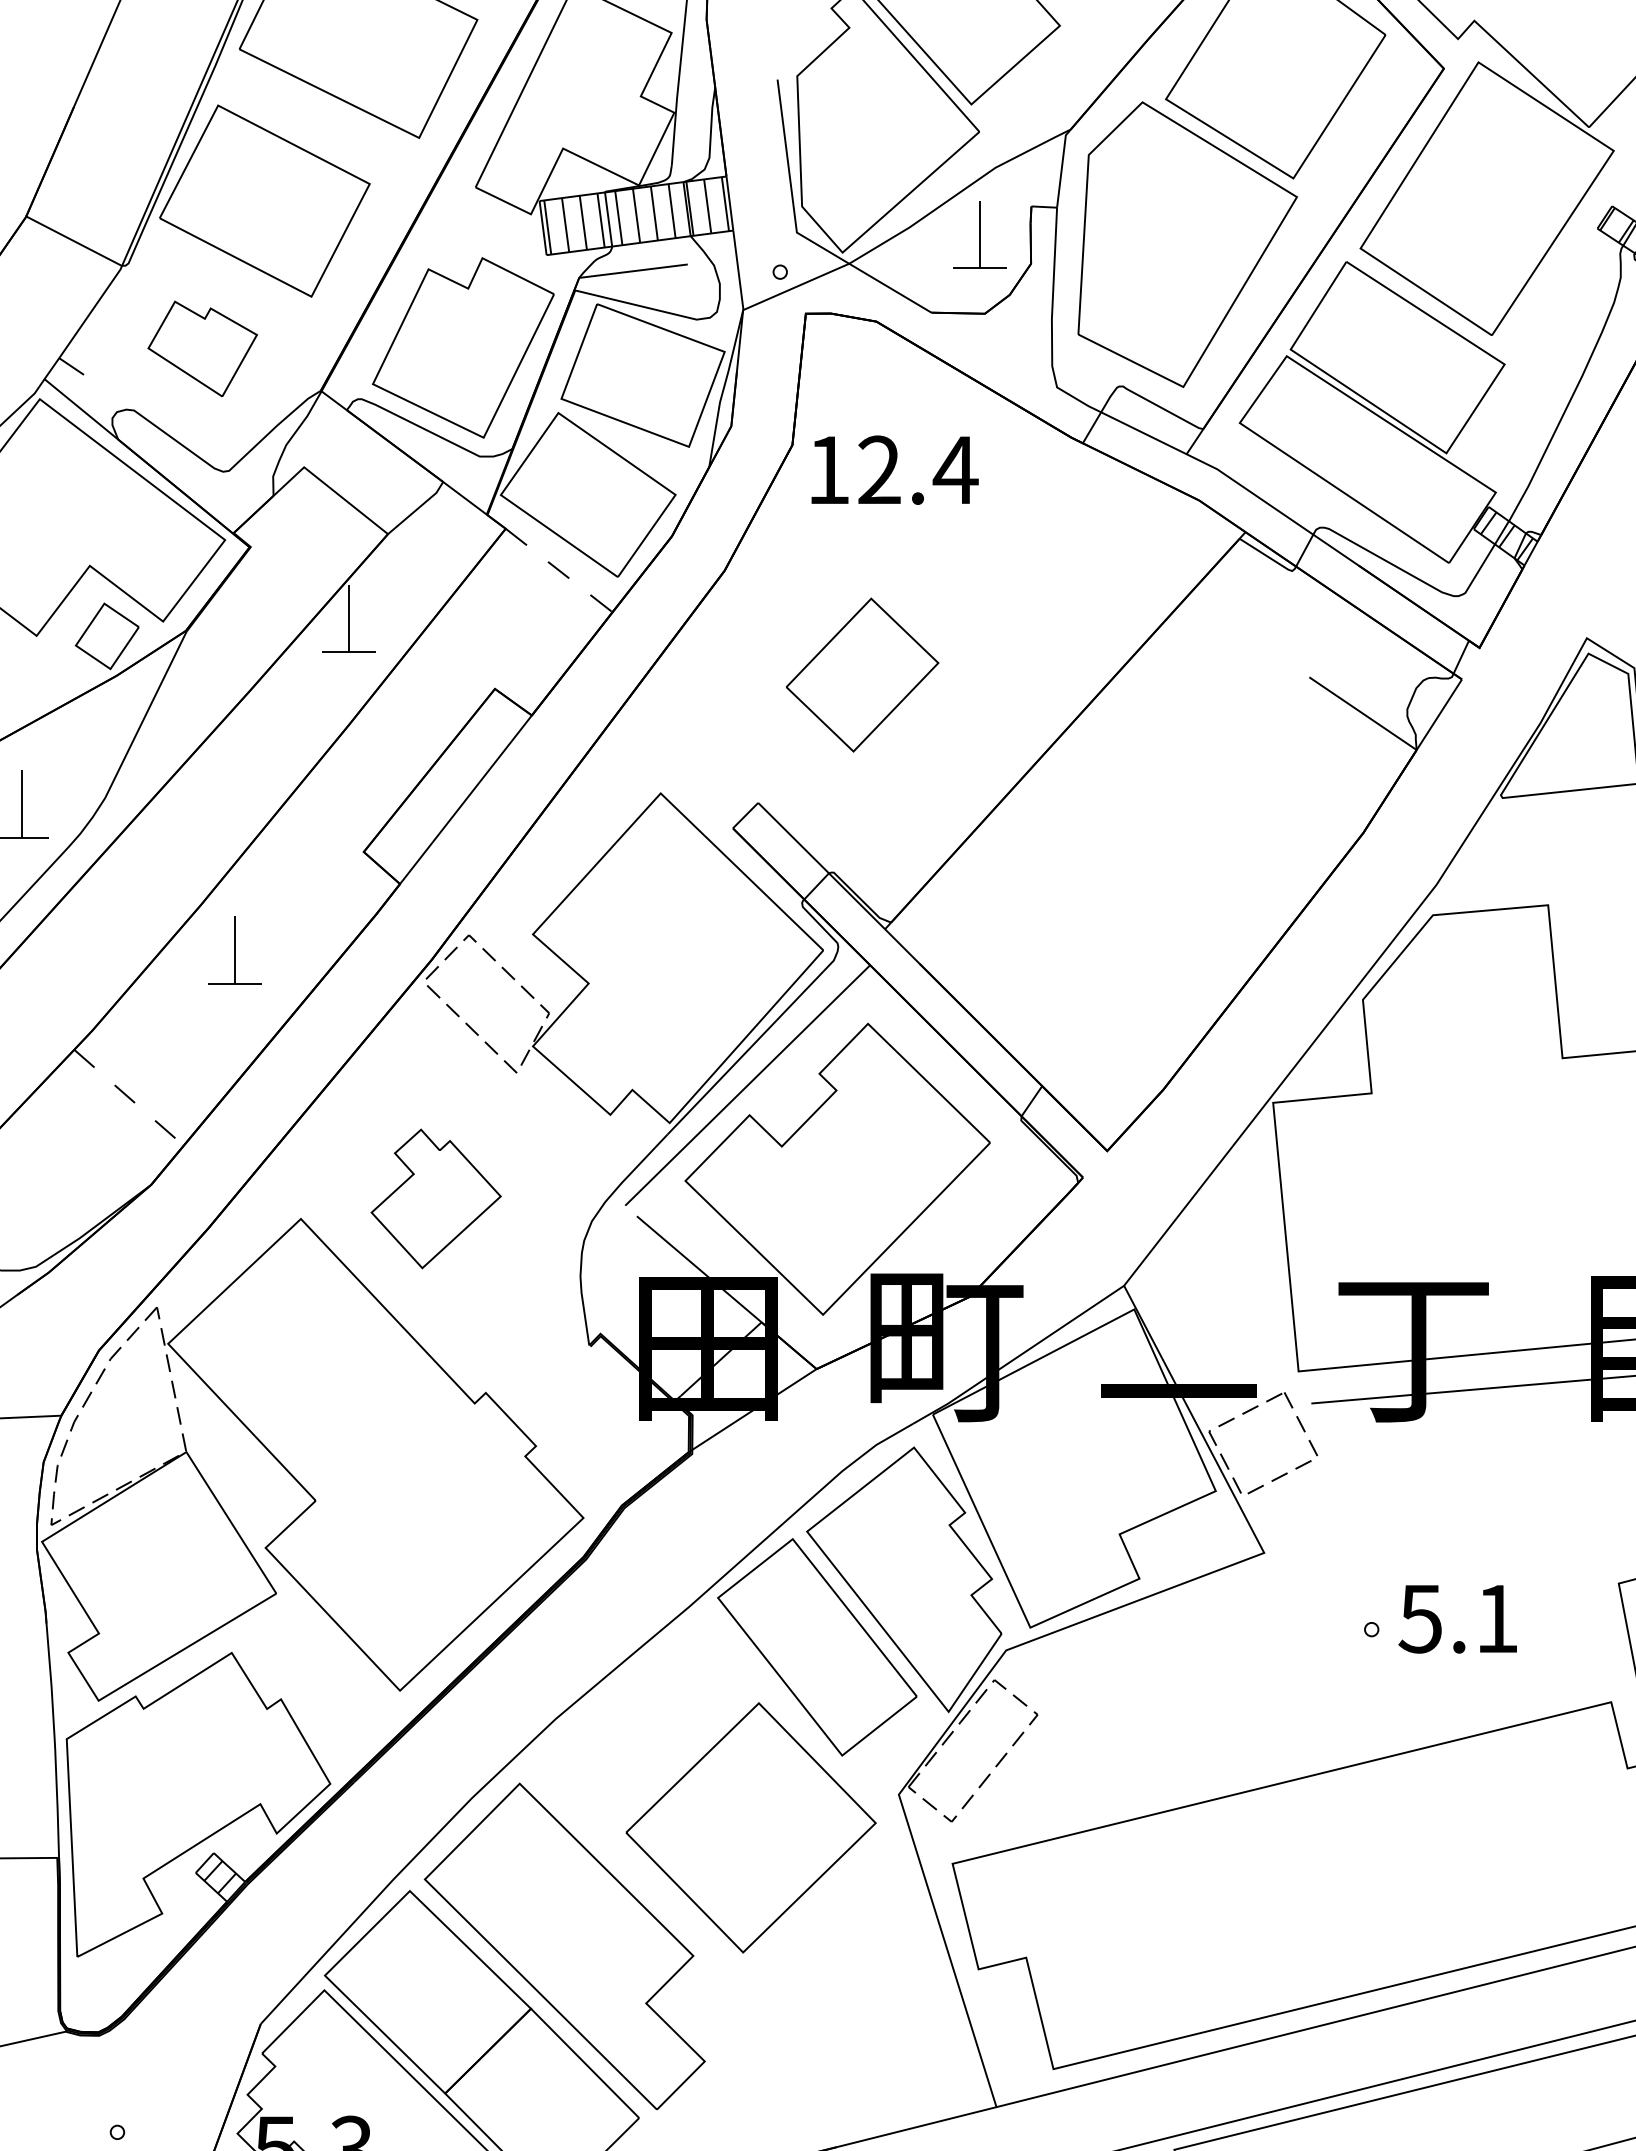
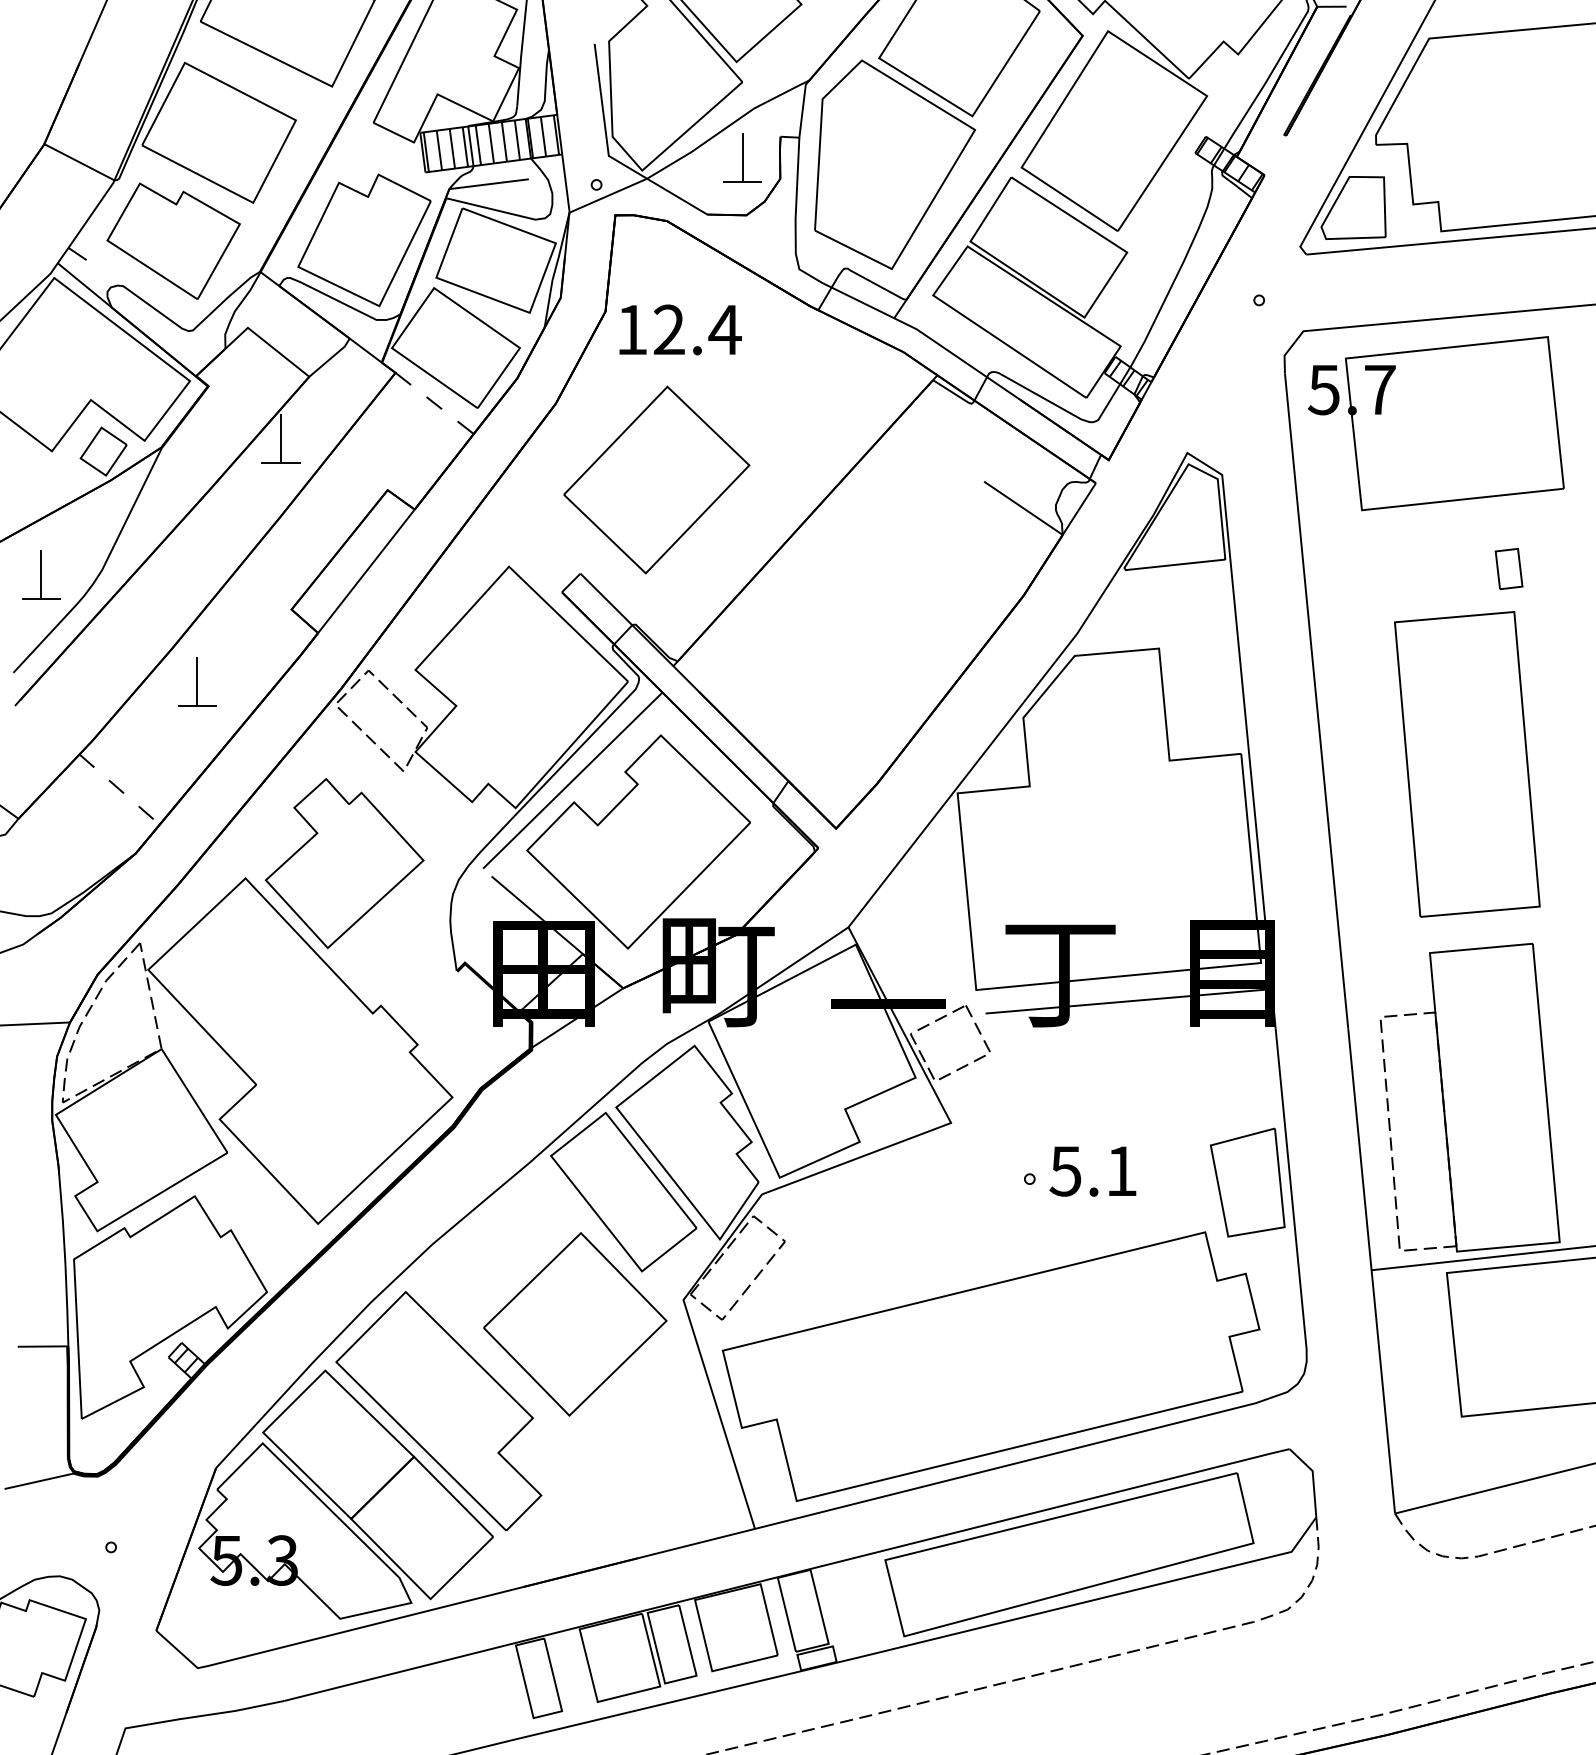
part: (202, 348) -> (173, 240), size x1.67
part: (862, 674) -> (656, 479), size x1.67
part: (436, 1198) -> (344, 863), size x1.67

